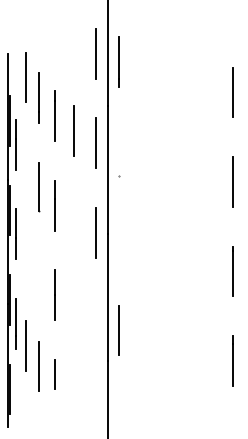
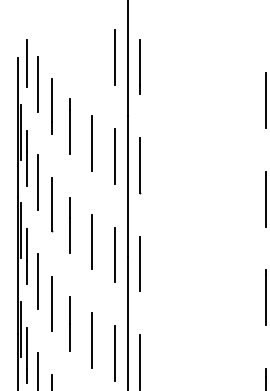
line: (16, 58) -> (27, 63), added
line: (118, 150) -> (140, 164), added
line: (25, 166) -> (37, 182), added
line: (74, 220) -> (91, 241), added
line: (118, 240) -> (140, 263), added
line: (25, 256) -> (37, 281), added
line: (38, 276) -> (51, 303), added
line: (73, 309) -> (90, 339), added
line: (95, 322) -> (114, 353), added

